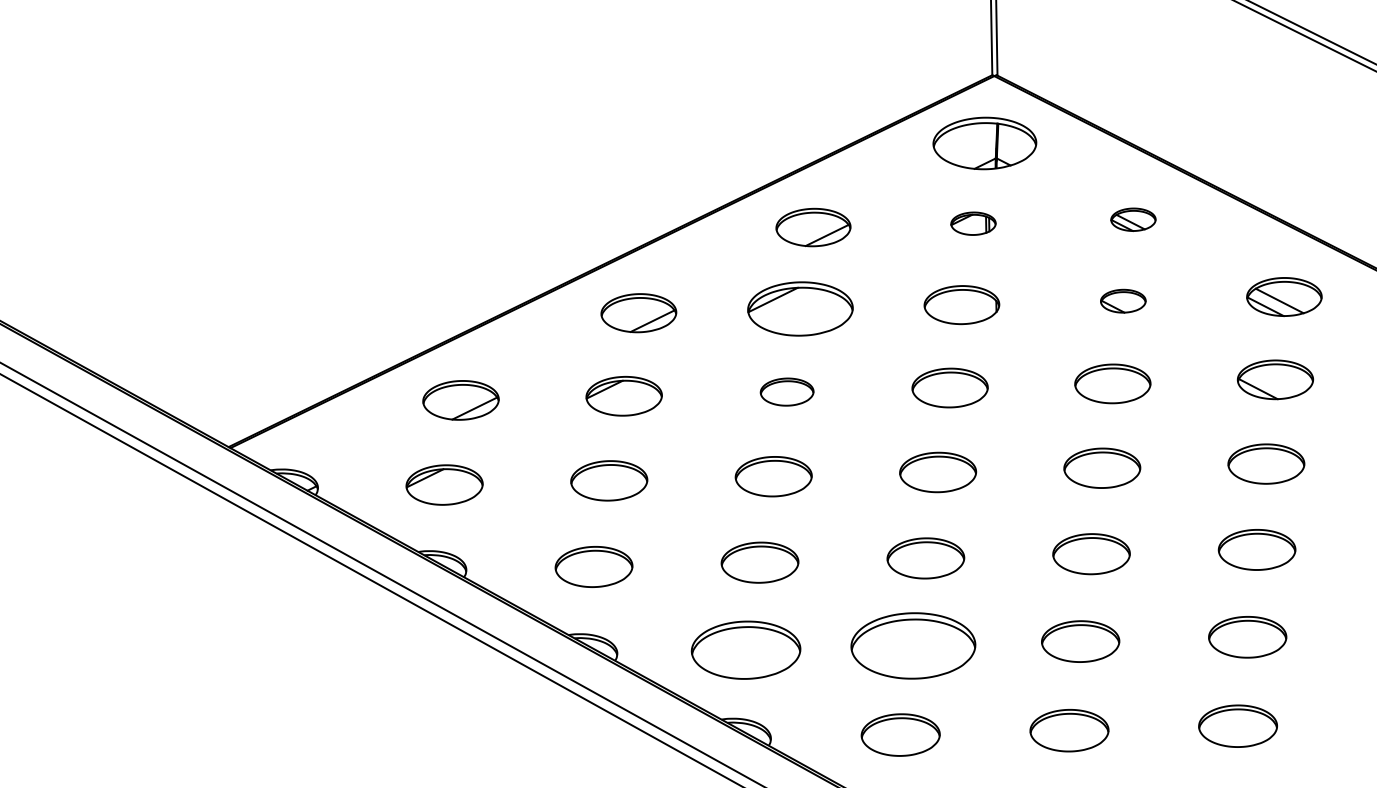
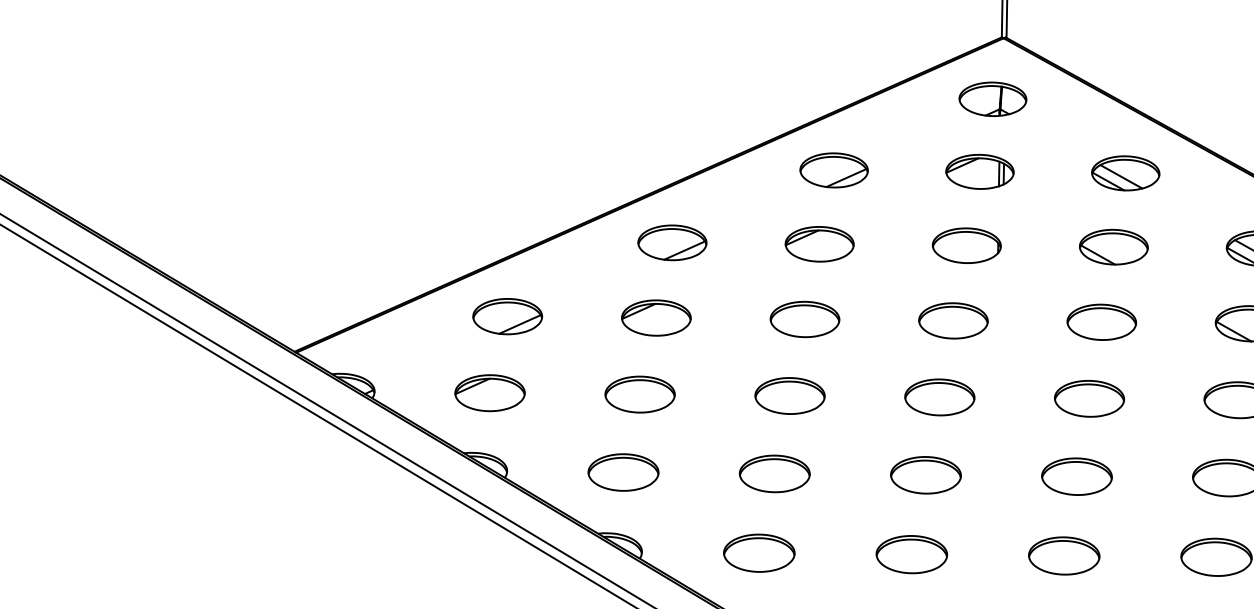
part: (984, 143) -> (992, 99), size x0.71
part: (1133, 219) -> (1125, 173), size x1.67
part: (973, 223) -> (979, 171), size x1.67
part: (1123, 301) -> (1114, 247), size x1.67
part: (800, 309) -> (819, 244), size x0.71
part: (786, 391) -> (804, 318), size x1.43
part: (913, 645) -> (911, 554), size x0.62
part: (745, 650) -> (758, 553), size x0.71

